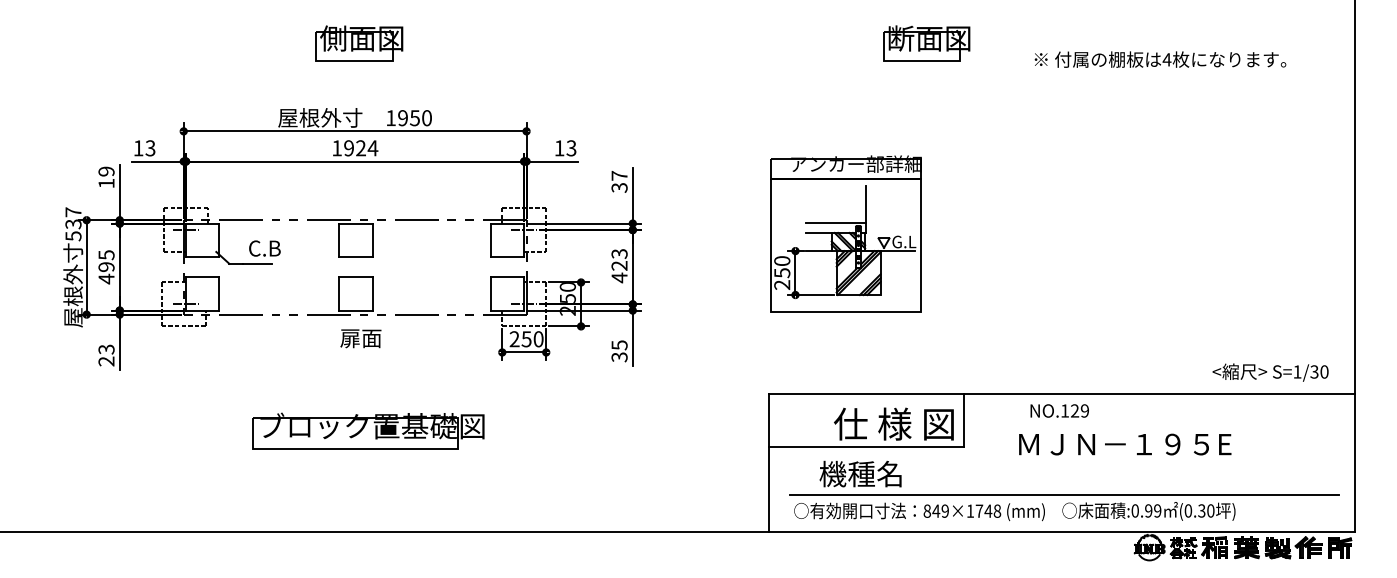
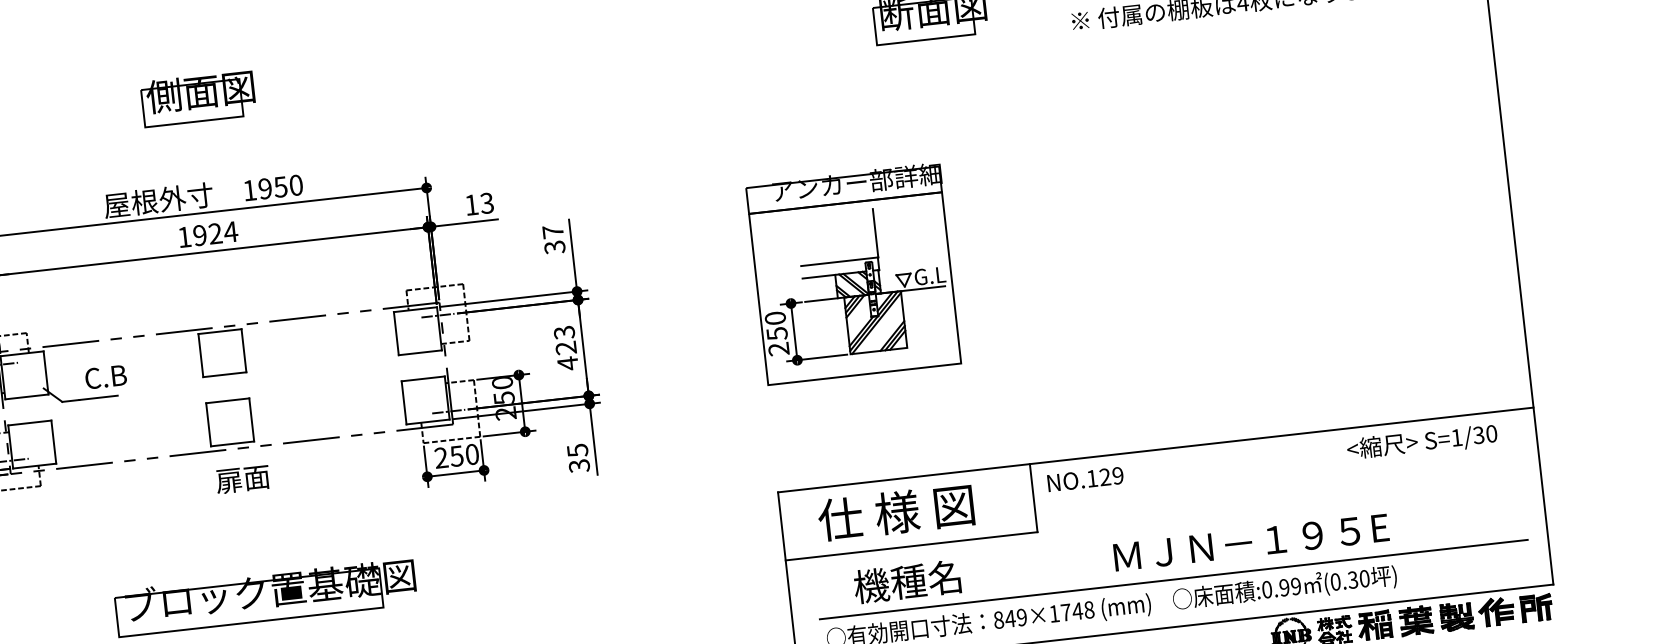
text: (1270, 372) -> (1422, 442), moved
text: (1059, 410) -> (1085, 478), moved
text: (893, 423) -> (895, 511), moved
text: (1125, 444) -> (1251, 542), moved

